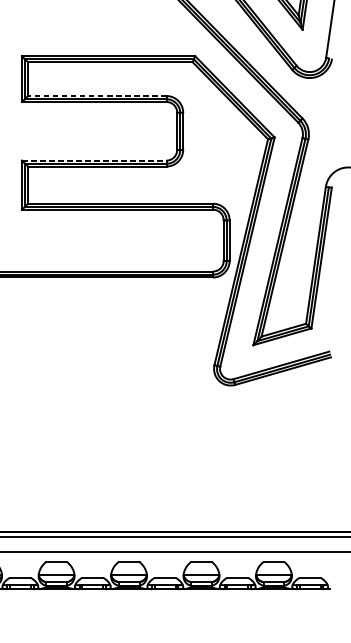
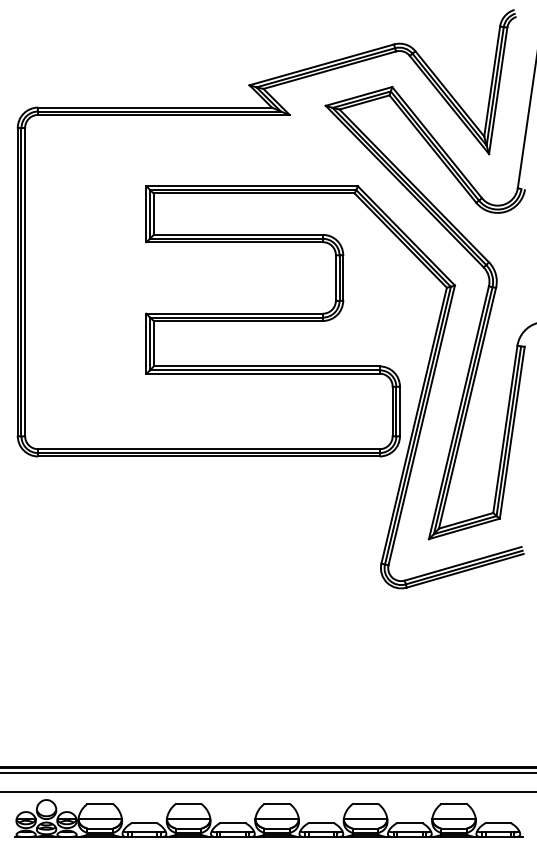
line: (97, 95) -> (238, 234), dashed -> solid
line: (94, 160) -> (235, 313), dashed -> solid

